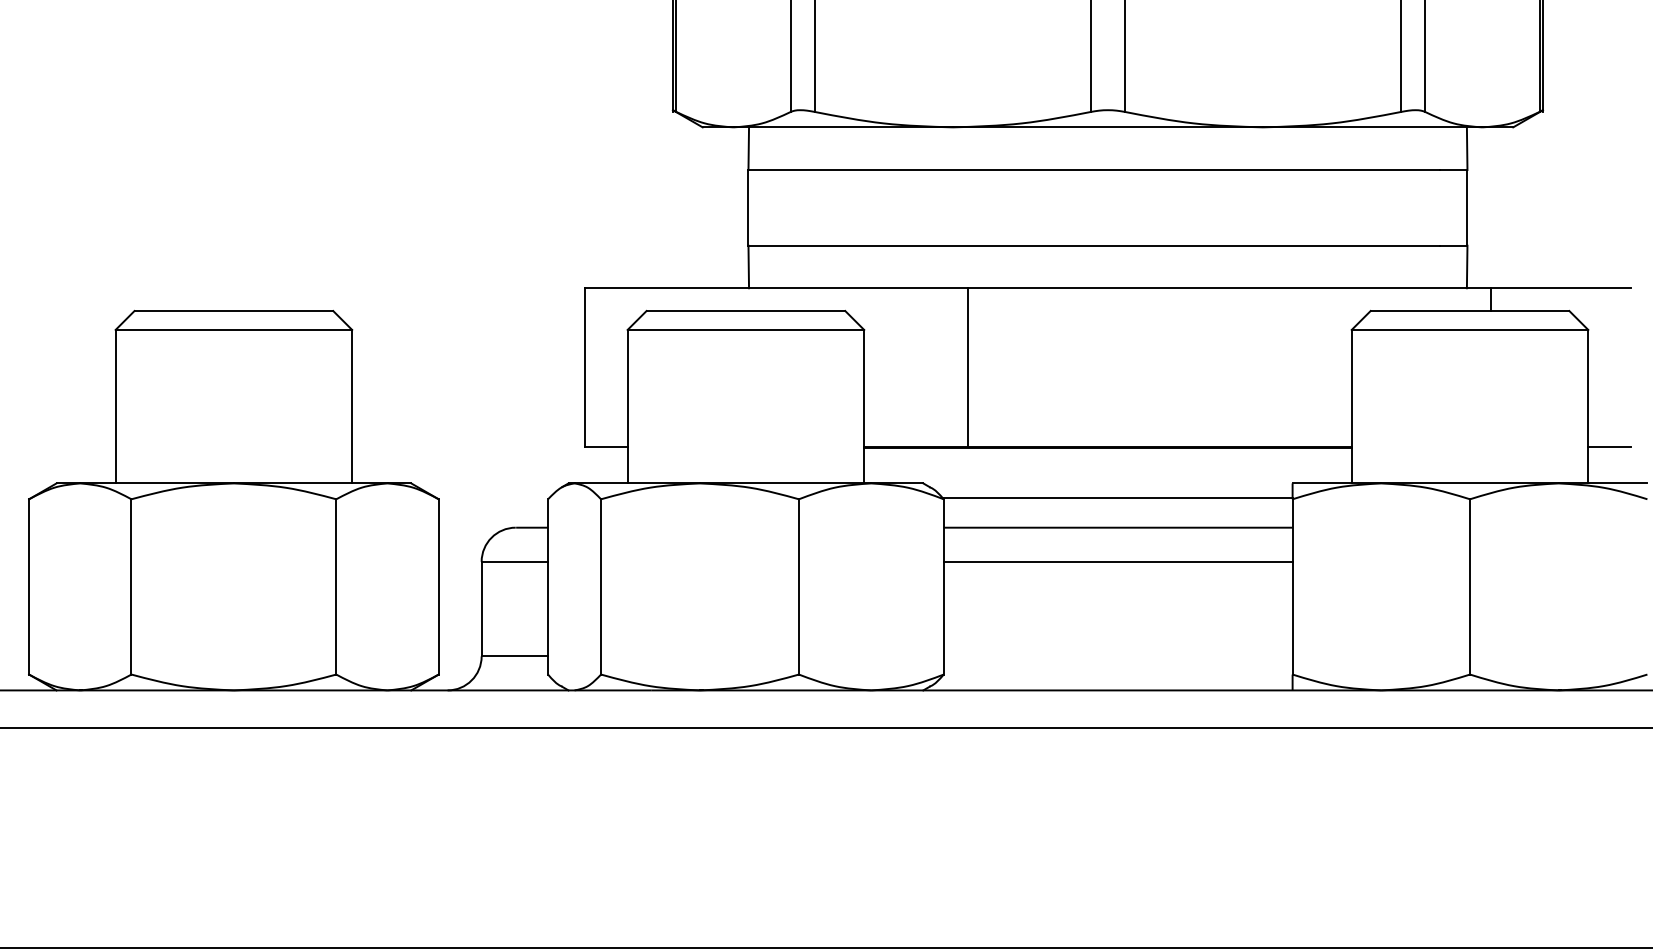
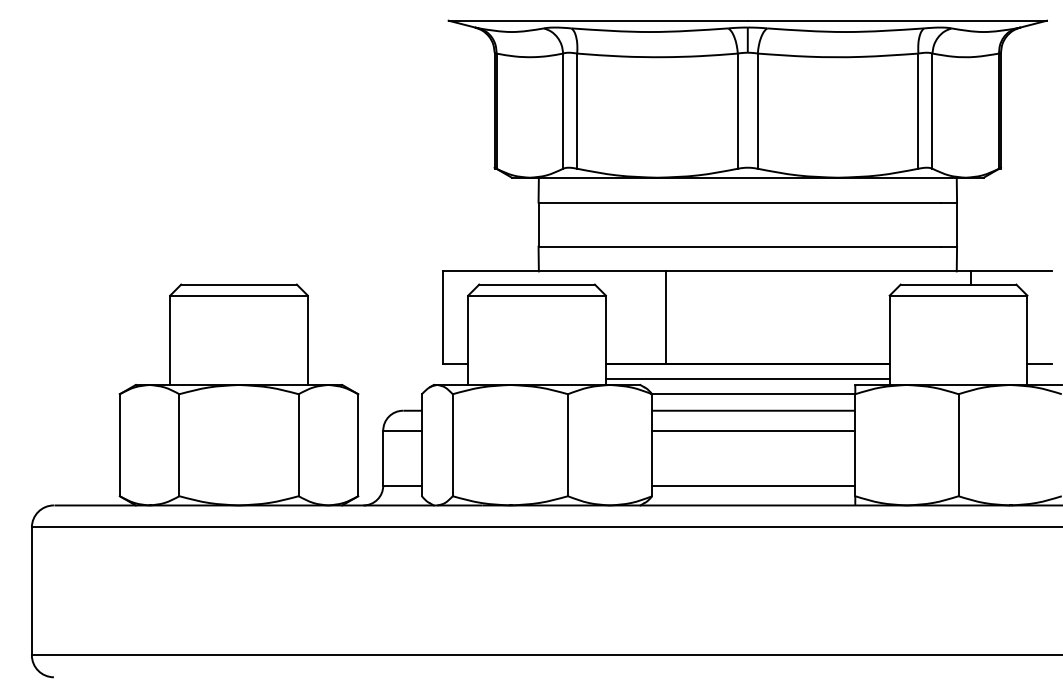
line: (1107, 472) -> (747, 378), added
line: (1117, 656) -> (753, 485), added

